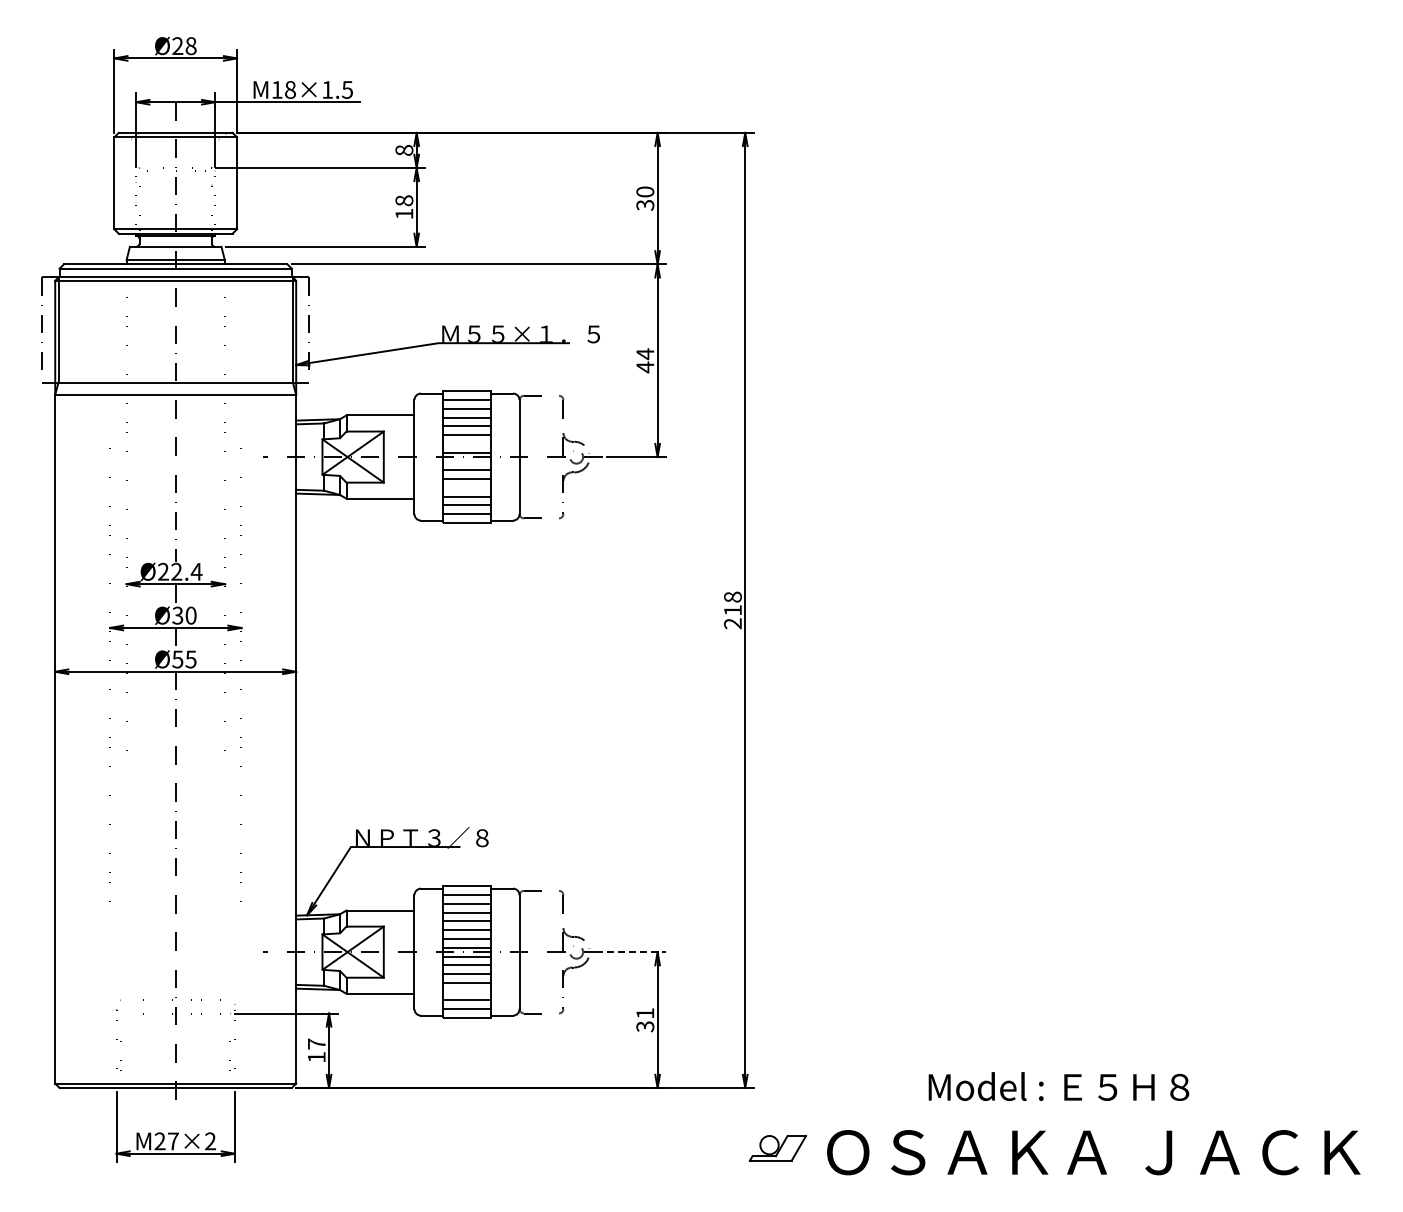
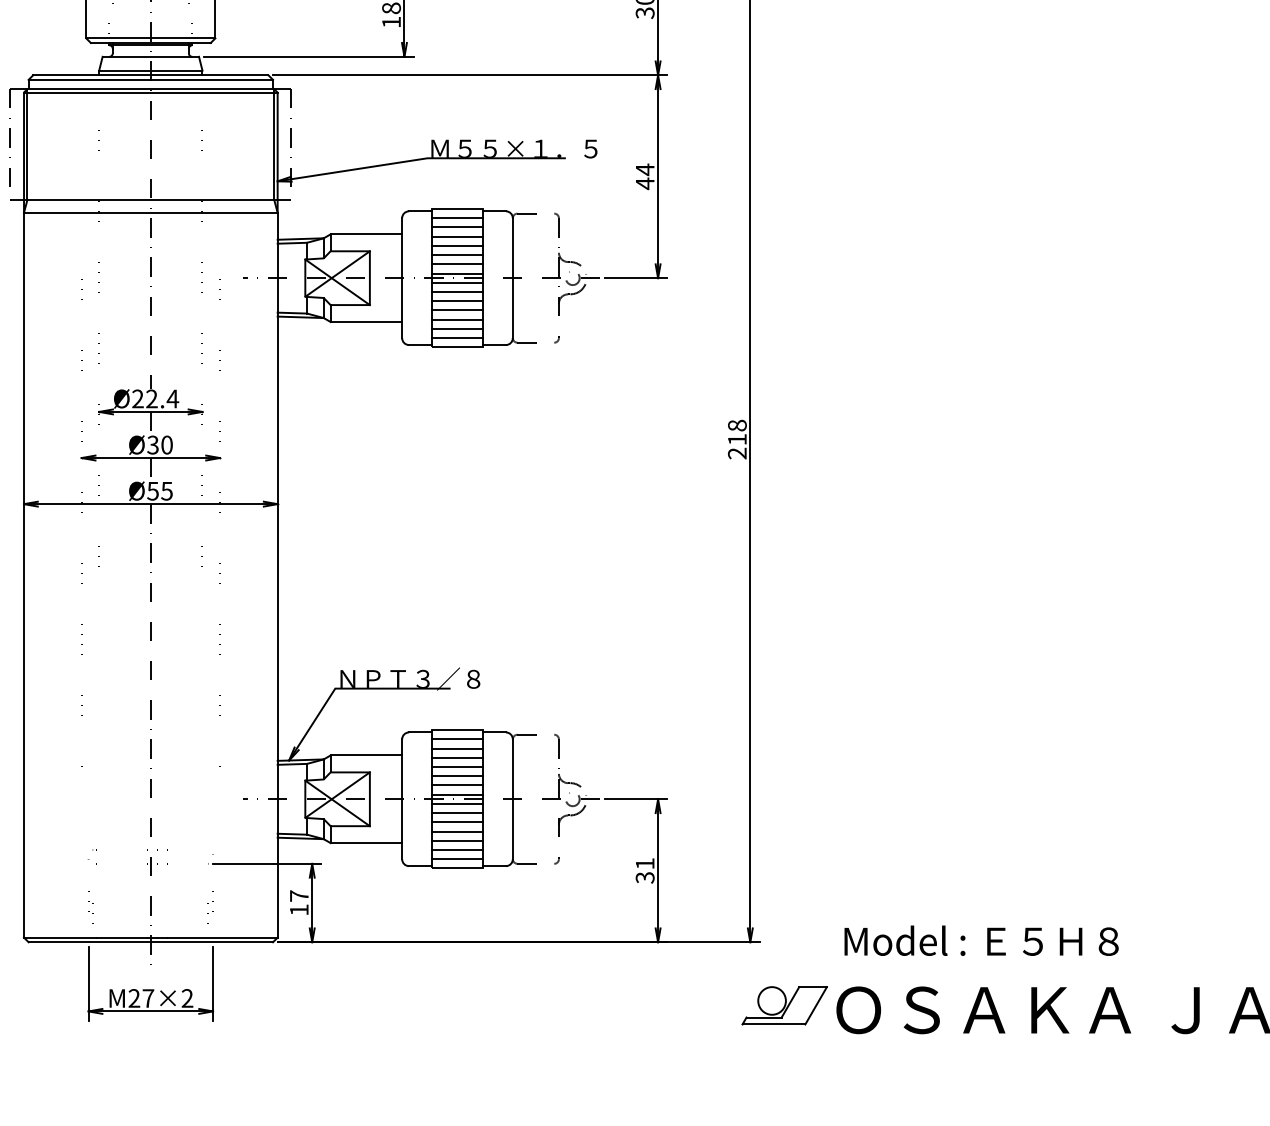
line: (466, 443) -> (456, 263), added
line: (466, 461) -> (456, 282), added
line: (466, 487) -> (456, 310), added
line: (636, 952) -> (635, 799), dashed -> solid
line: (466, 991) -> (456, 840), added
text: (1058, 1086) -> (981, 940), moved
part: (777, 1148) -> (784, 1005), size x1.43

